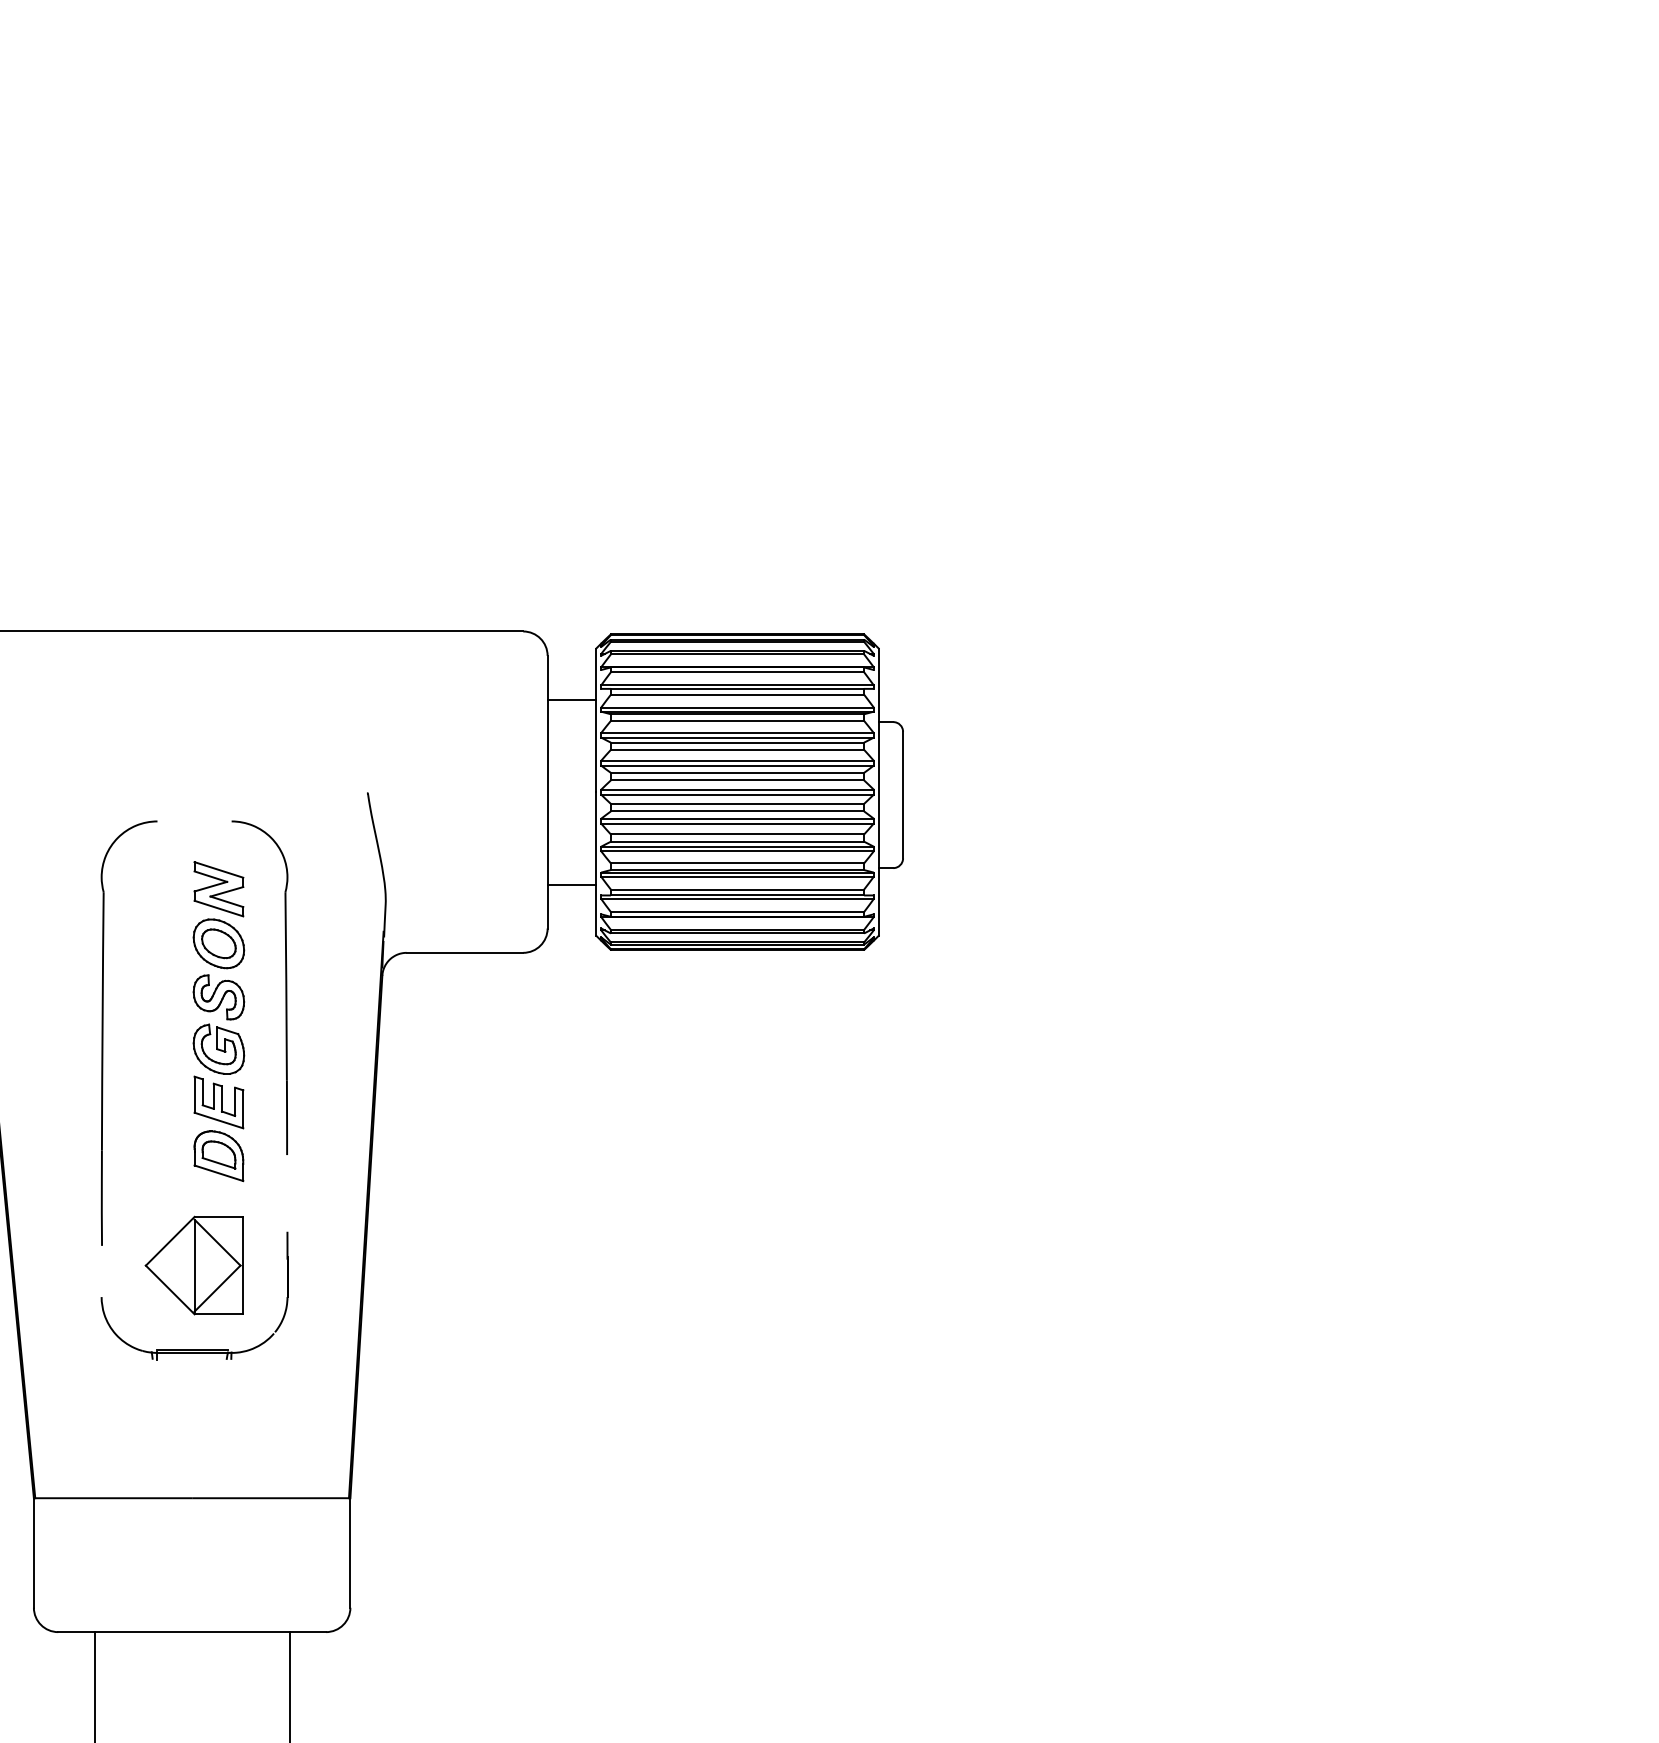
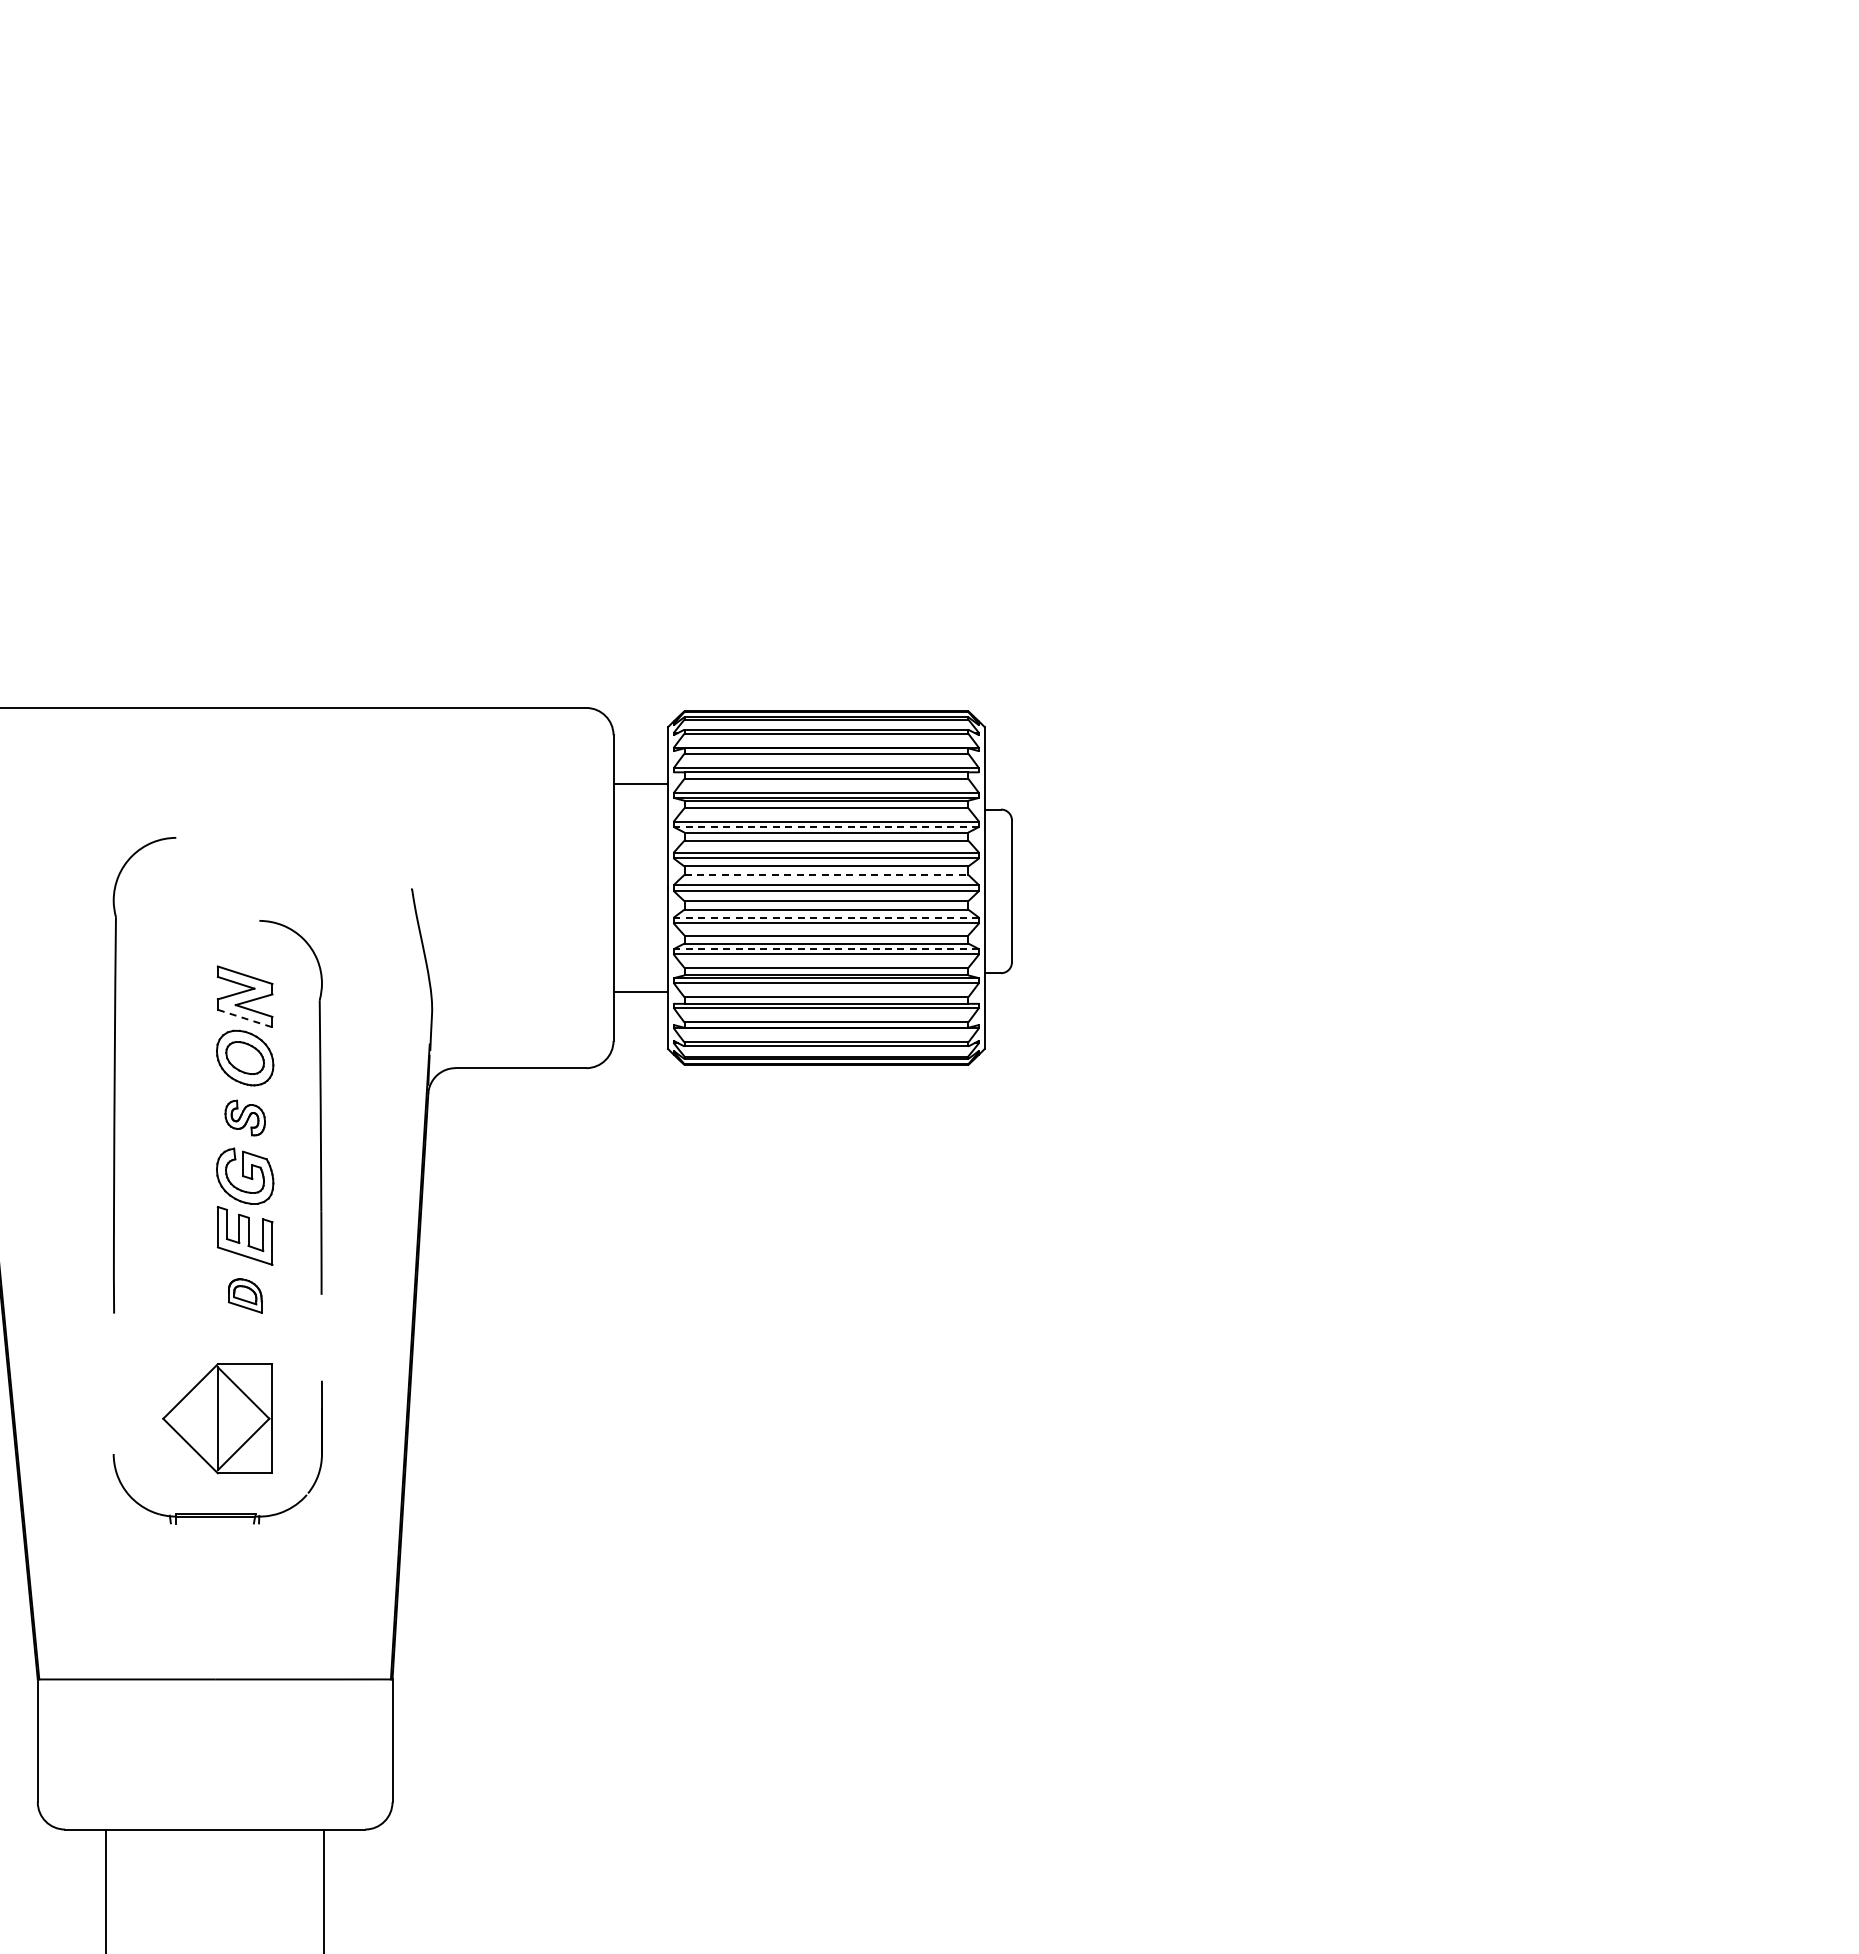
line: (737, 737) -> (826, 826), solid -> dashed
line: (737, 780) -> (826, 874), solid -> dashed
line: (737, 818) -> (826, 917), solid -> dashed
line: (737, 846) -> (826, 949), solid -> dashed
line: (219, 908) -> (245, 1018), solid -> dashed
part: (219, 996) -> (245, 1117), size x0.7
part: (103, 1033) -> (115, 1075), moved
part: (219, 1155) -> (245, 1295), size x0.6

